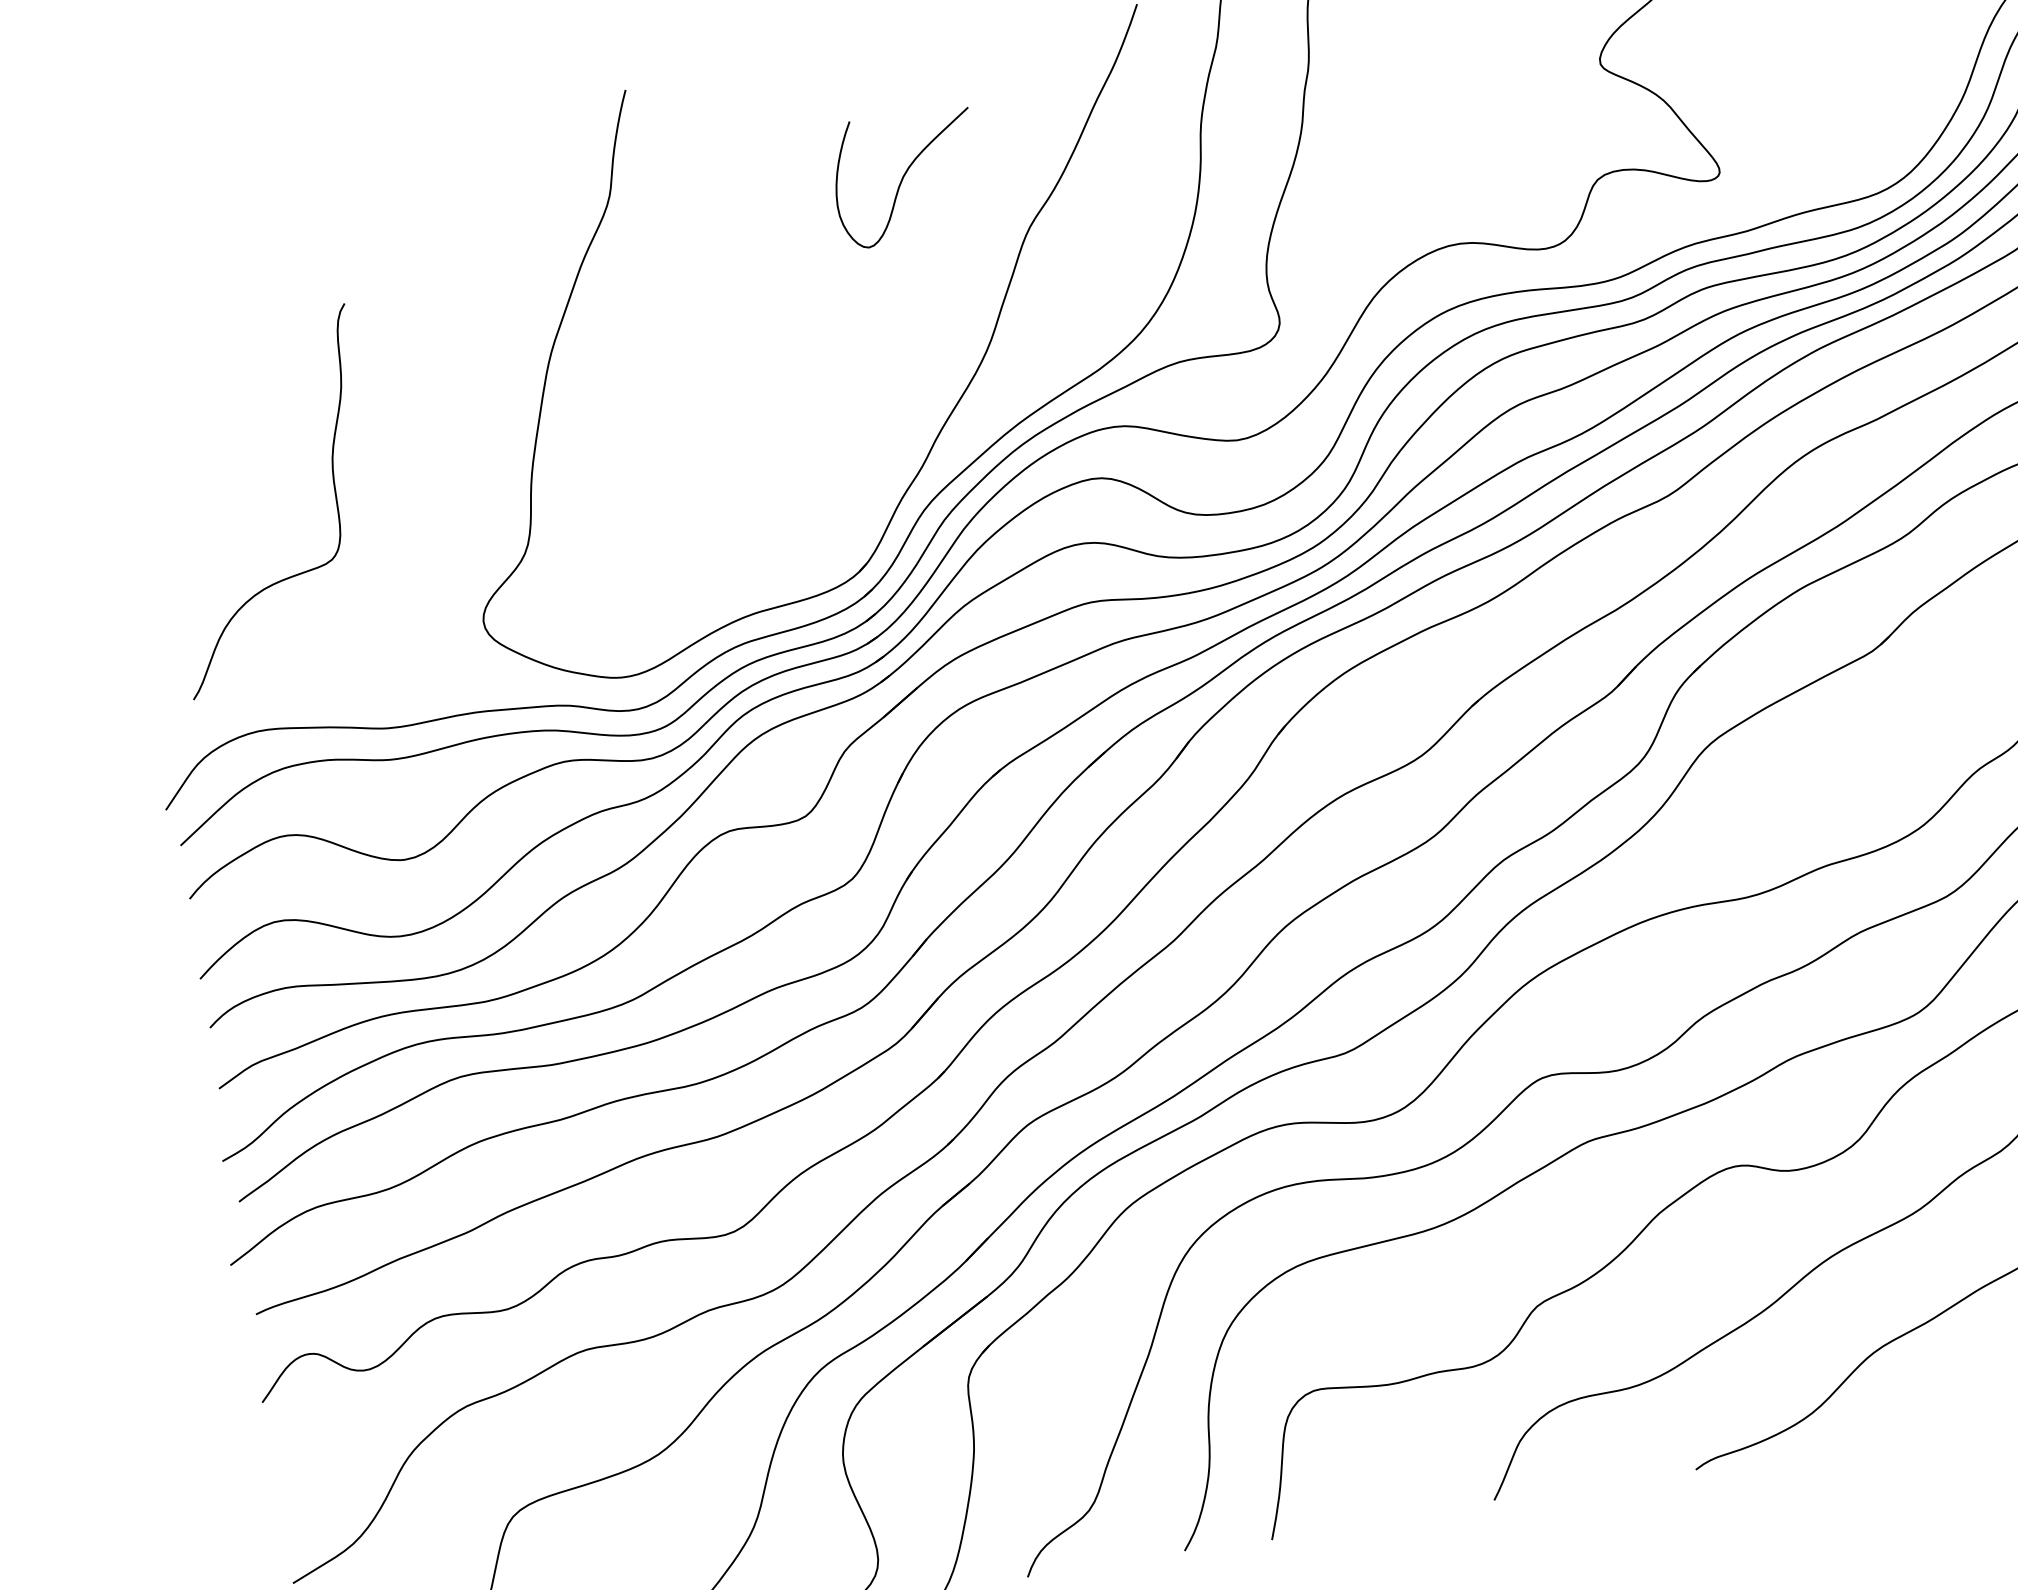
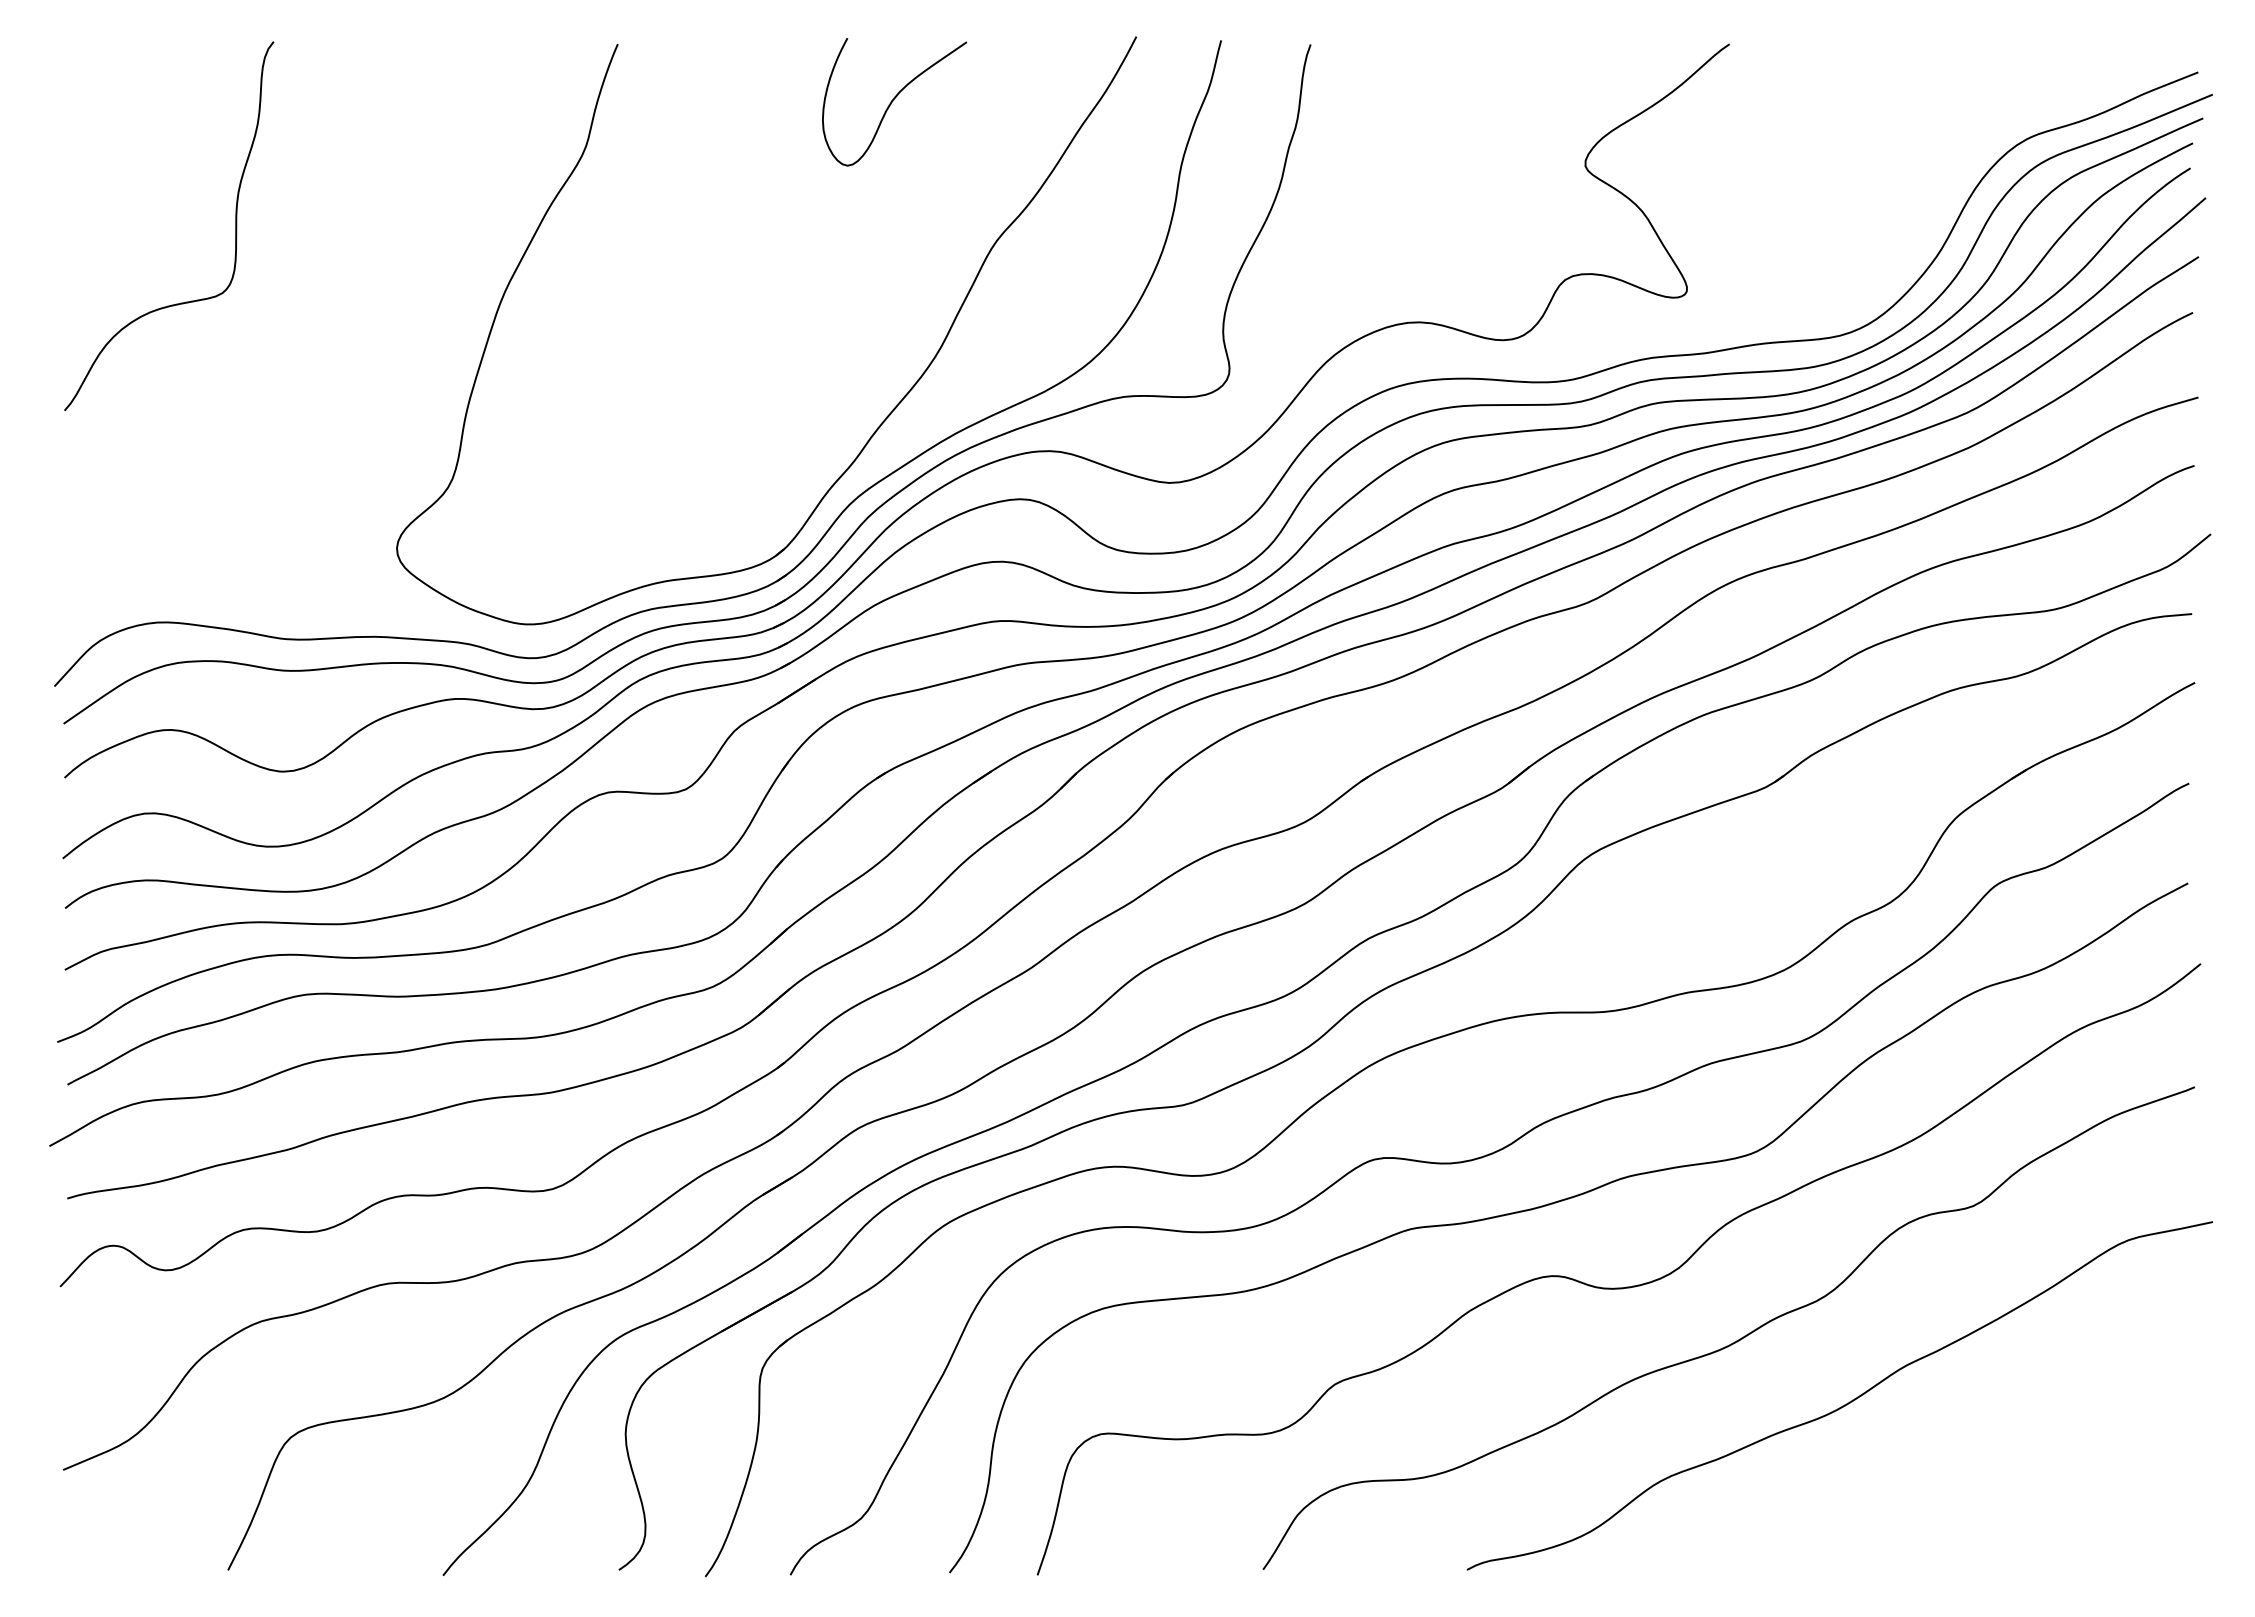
curve: (904, 177) -> (893, 101), moved
curve: (334, 491) -> (235, 226), moved

